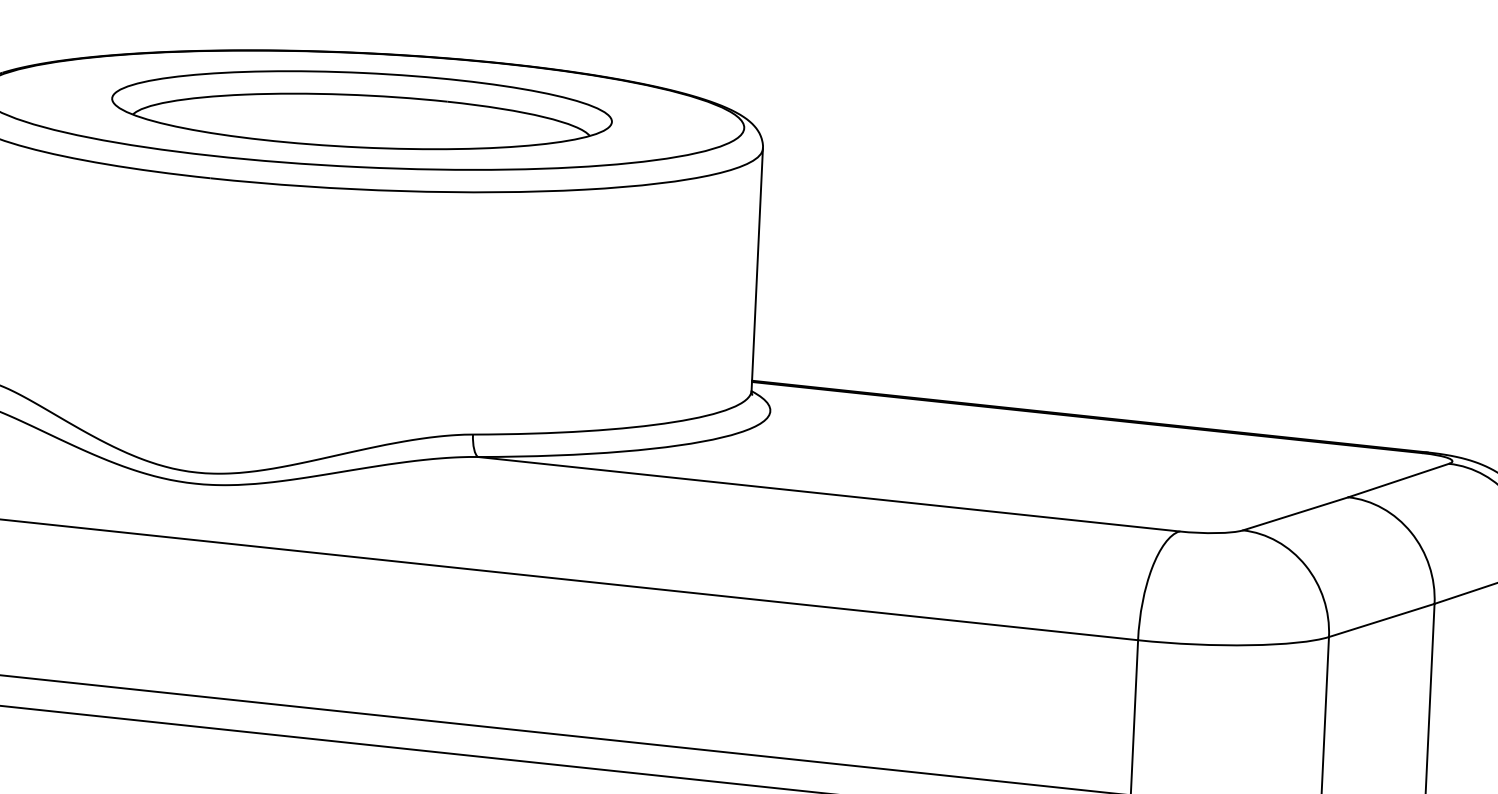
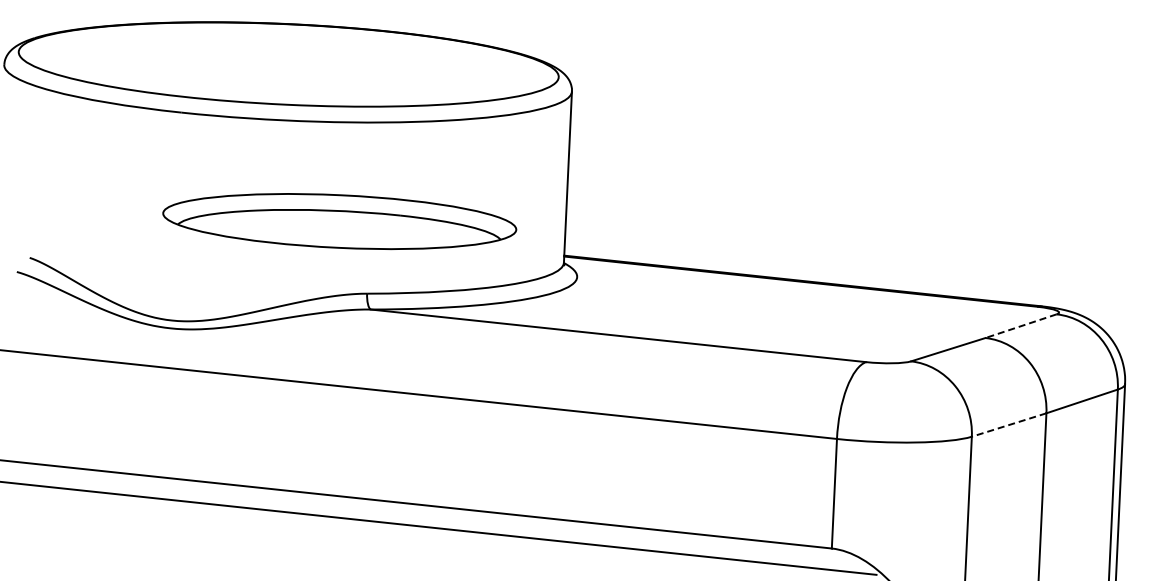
part: (361, 110) -> (339, 221), moved
line: (1399, 481) -> (1021, 326), solid -> dashed
line: (1380, 621) -> (1008, 425), solid -> dashed

